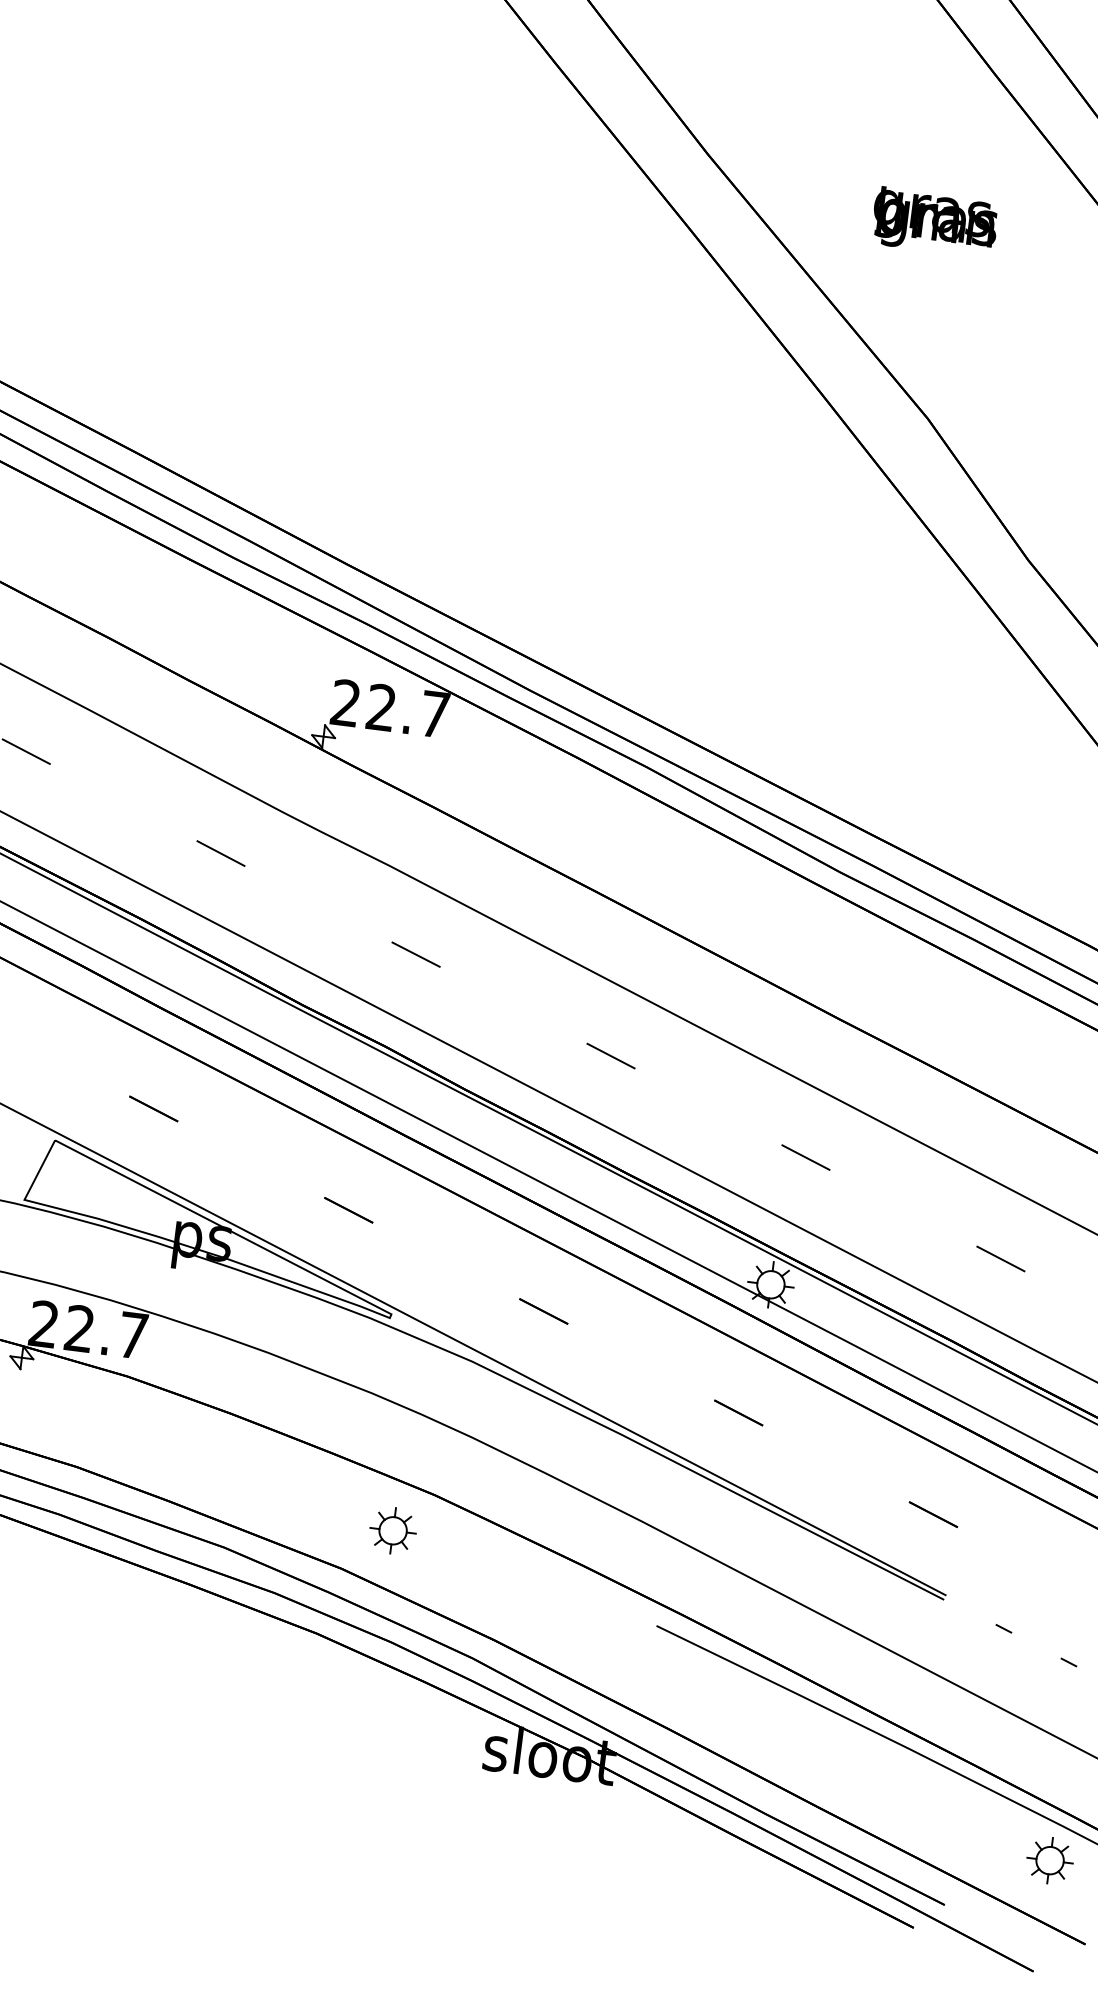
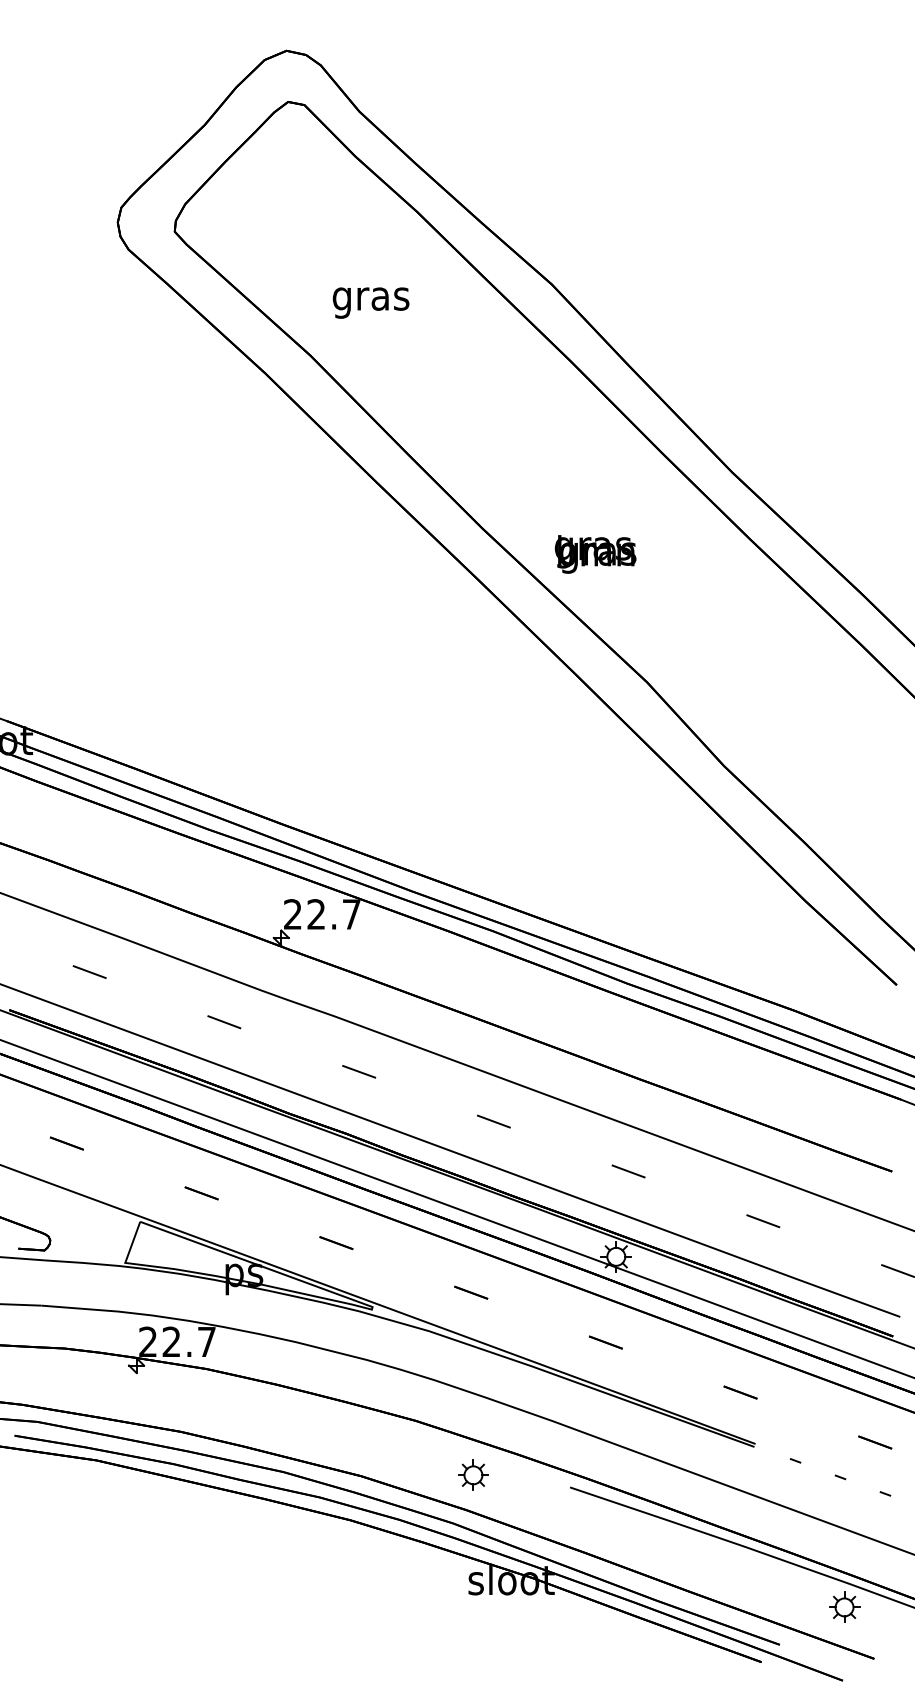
text: (934, 222) -> (595, 554), moved
part: (391, 1529) -> (472, 1474), moved

